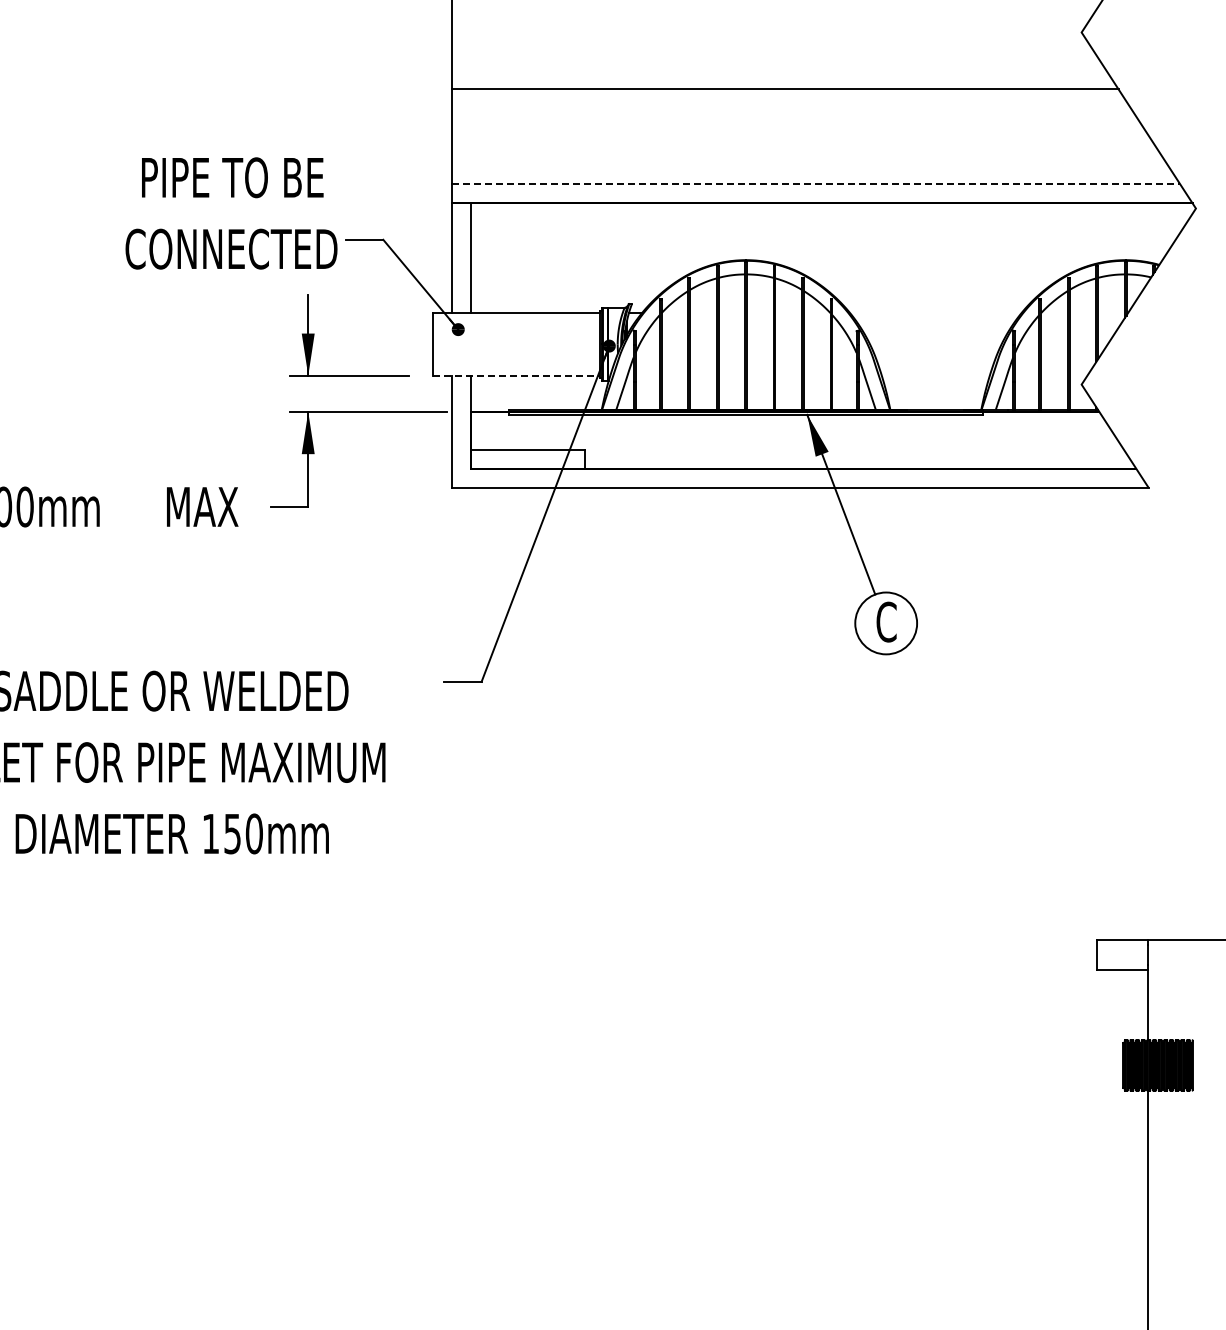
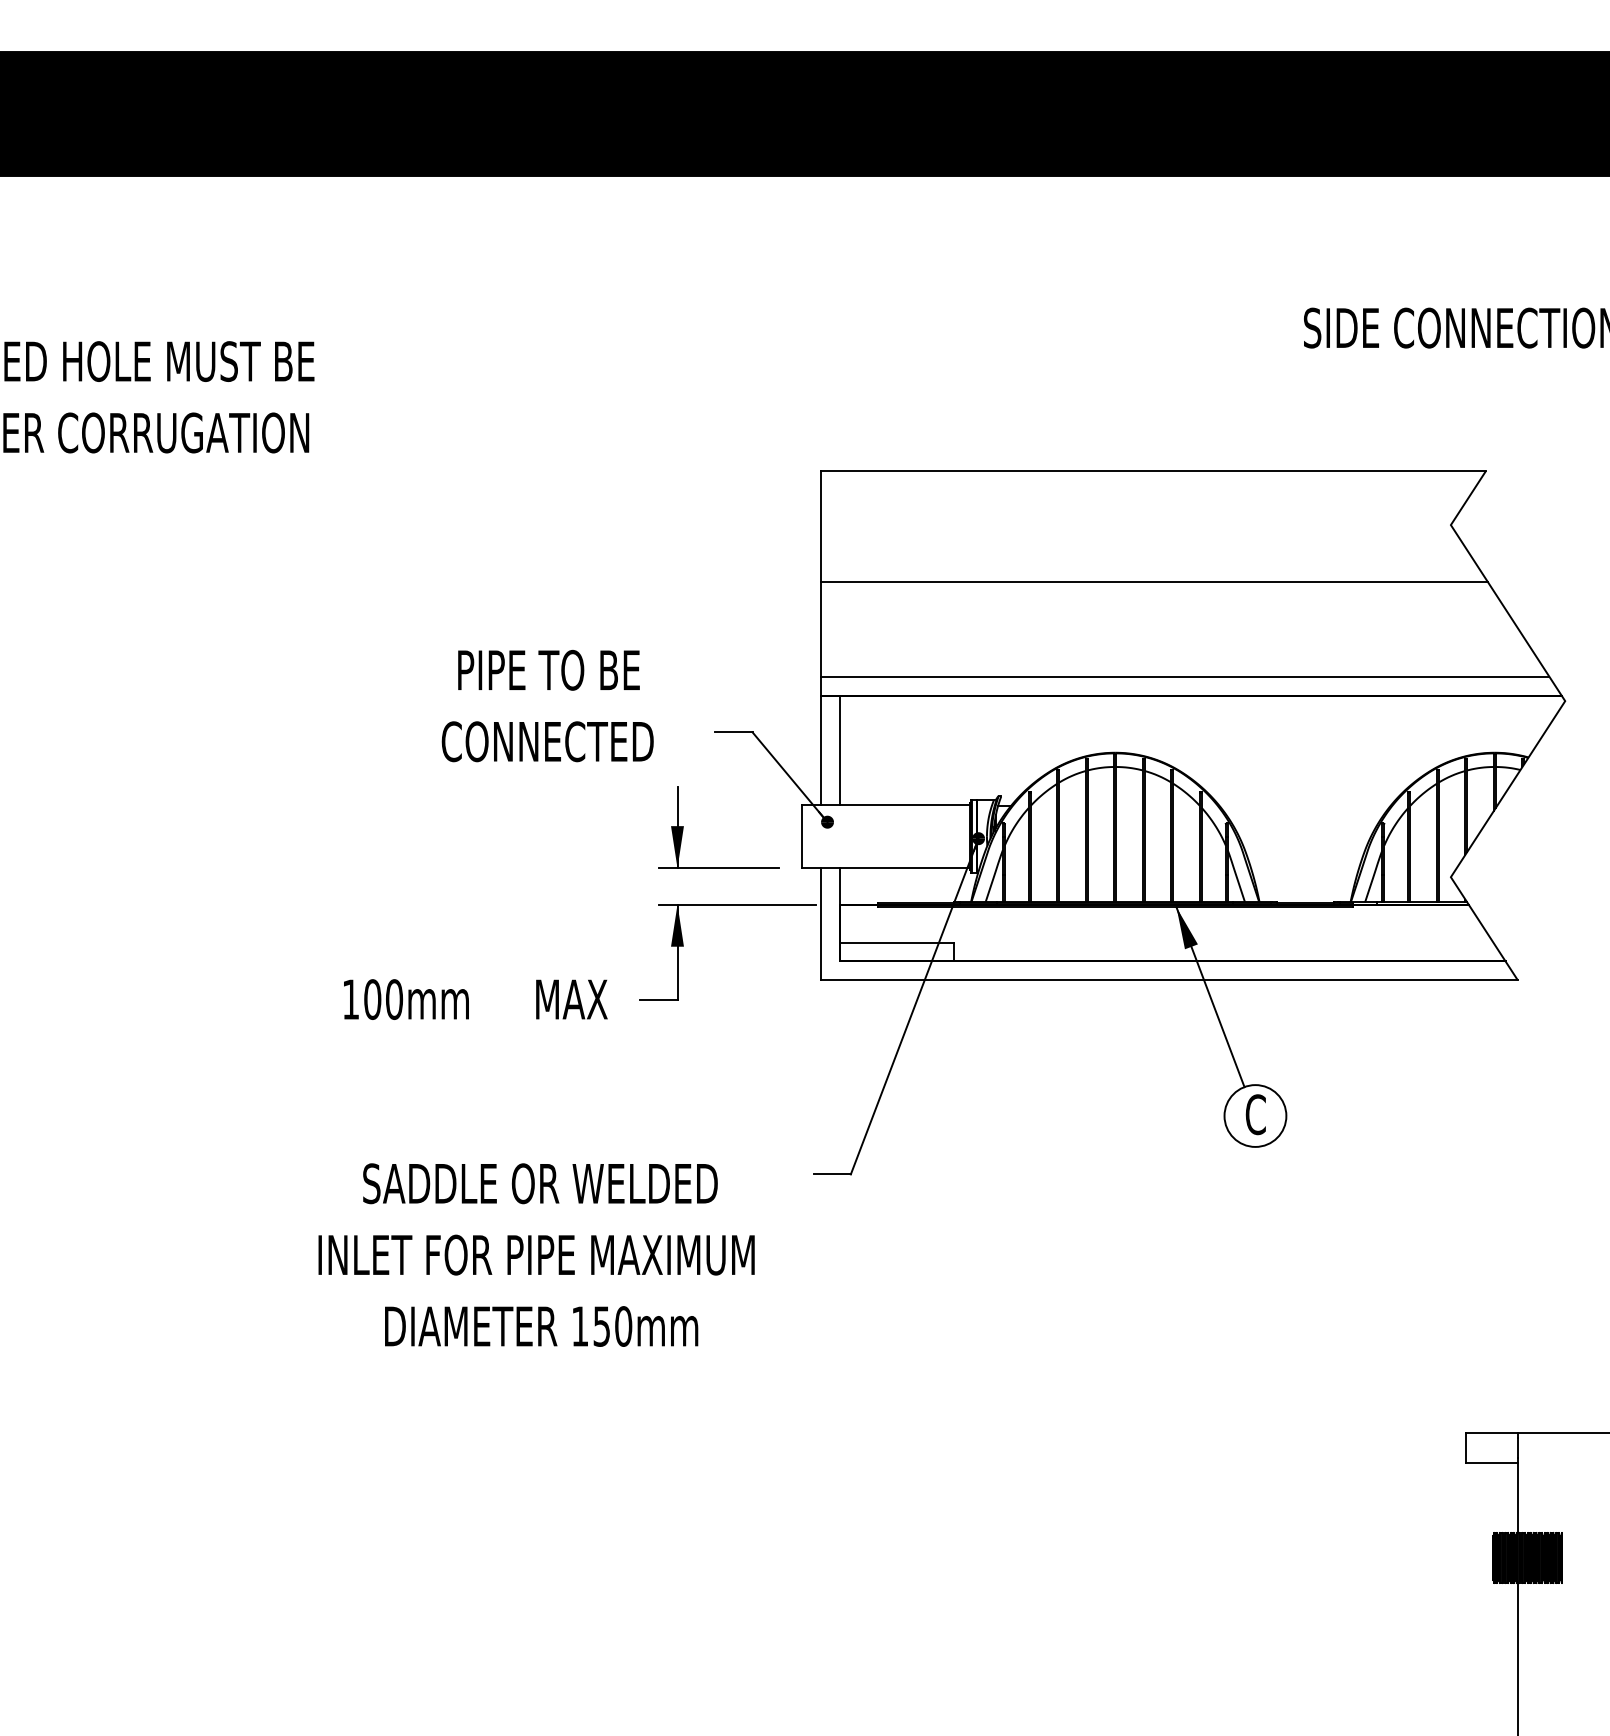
line: (816, 183) -> (1185, 676), dashed -> solid
text: (231, 212) -> (547, 705), moved
line: (516, 375) -> (885, 868), dashed -> solid

